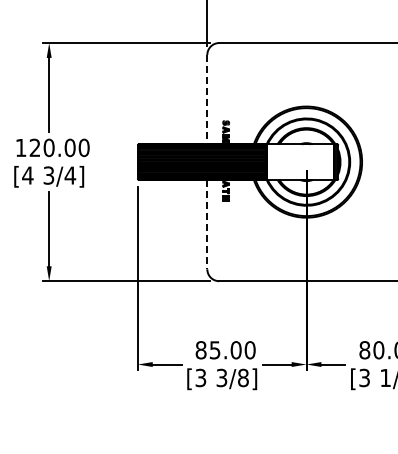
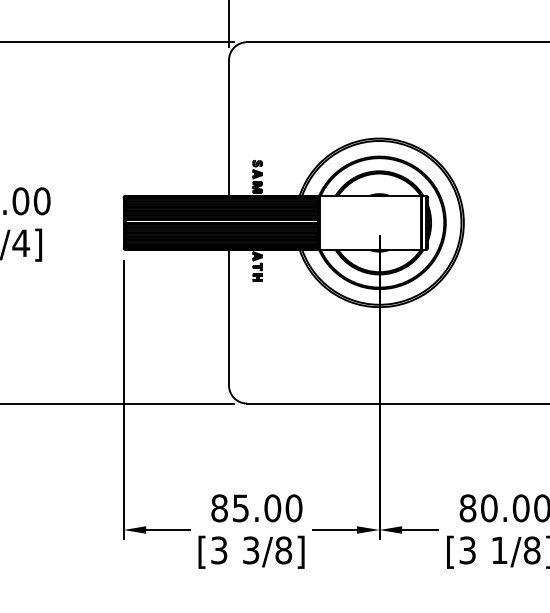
line: (207, 99) -> (229, 127), dashed -> solid
line: (207, 224) -> (229, 317), dashed -> solid

